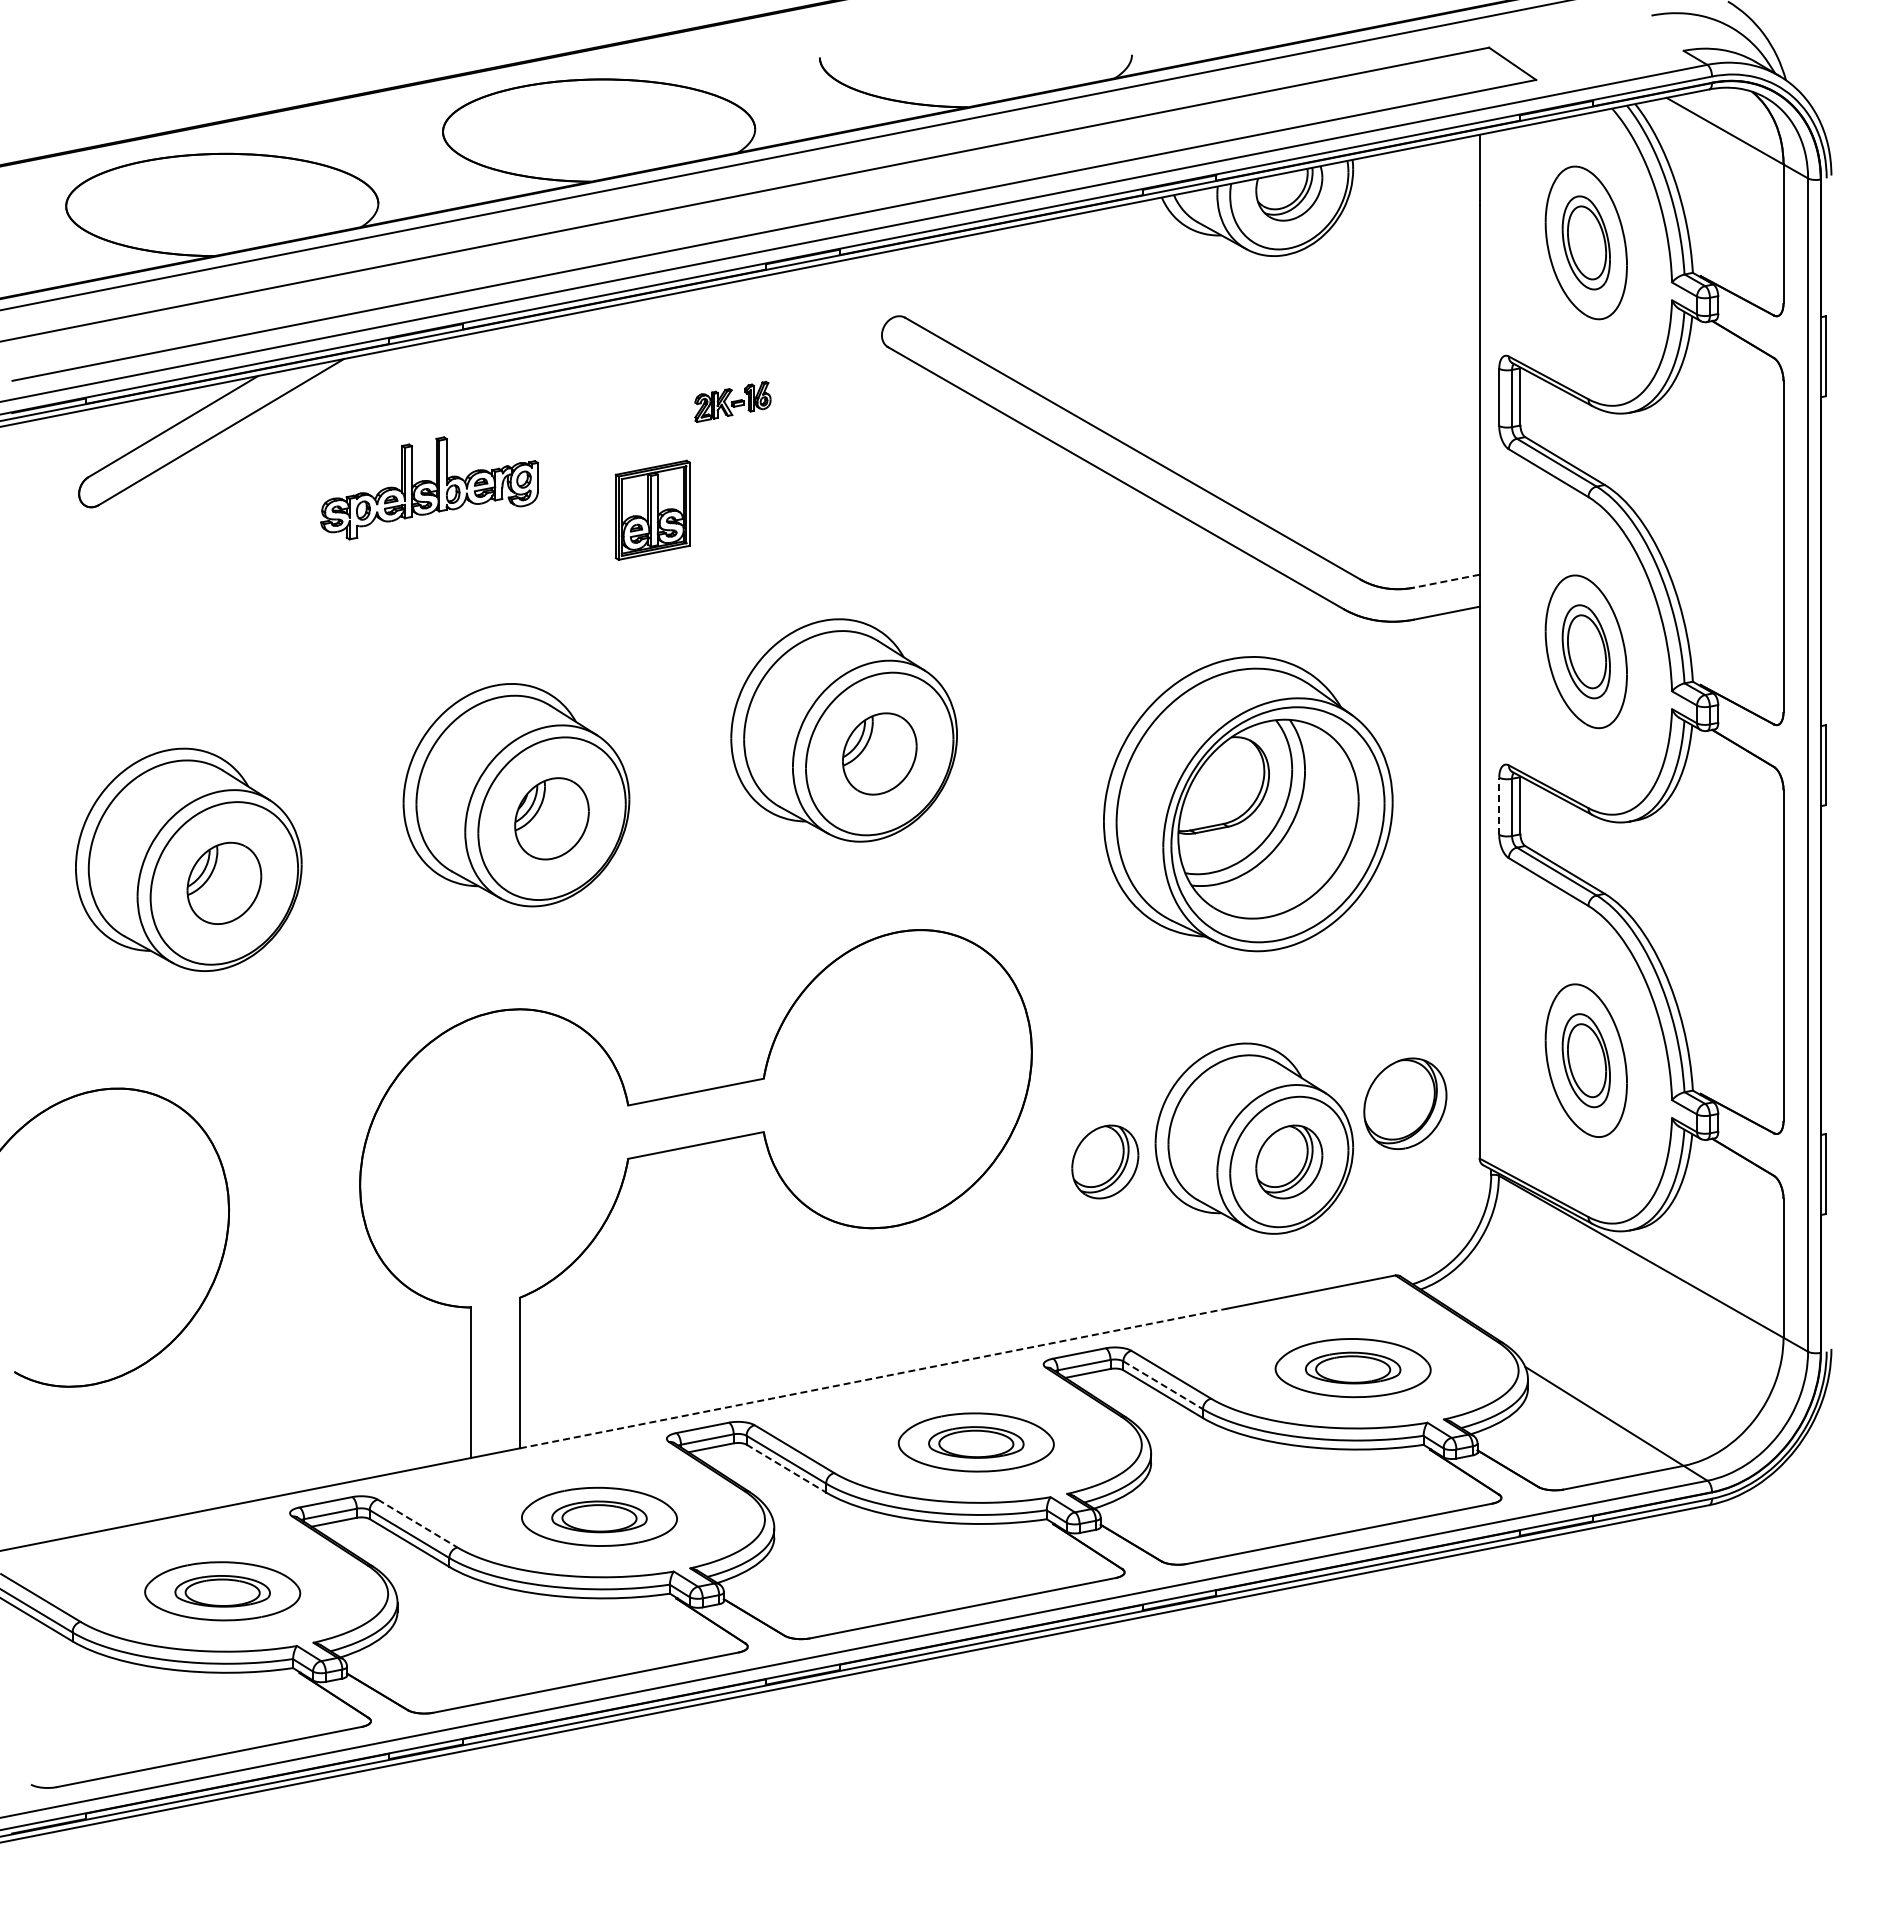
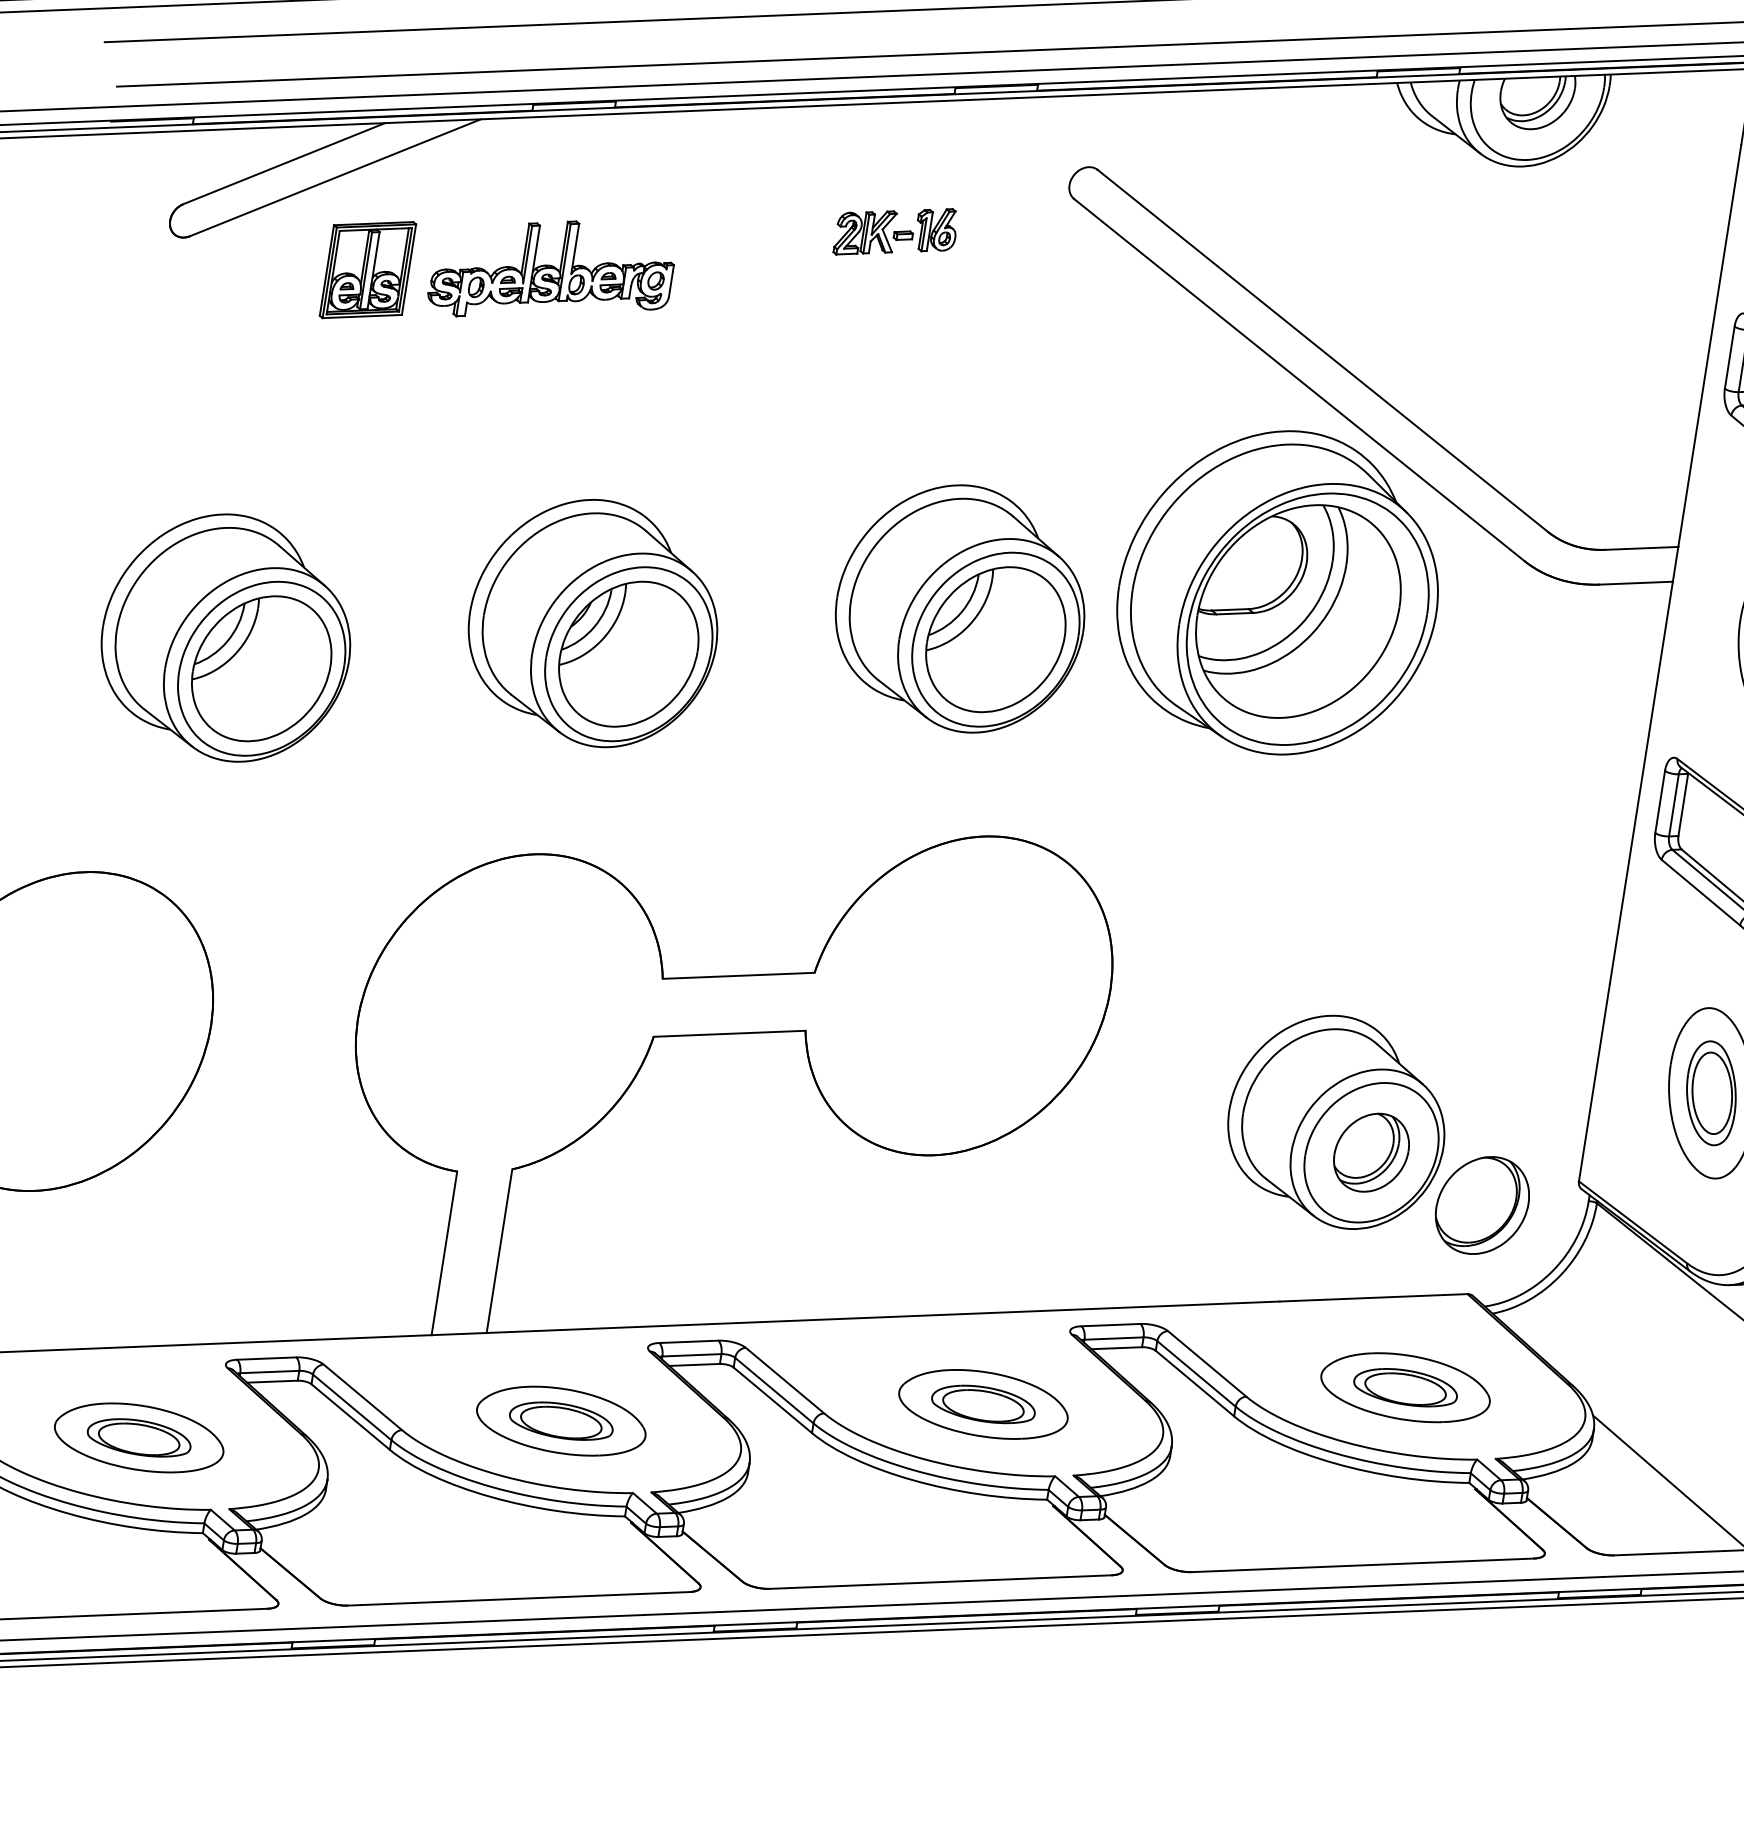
part: (732, 401) -> (895, 231), size x1.43
part: (652, 509) -> (367, 269), moved
line: (1446, 581) -> (1641, 548), dashed -> solid
part: (879, 753) -> (995, 639), size x1.67
part: (1248, 804) -> (1279, 592), moved
line: (1499, 806) -> (1660, 802), dashed -> solid
part: (551, 818) -> (628, 653), size x1.67
part: (224, 883) -> (261, 668), size x1.67
part: (1405, 1103) -> (1482, 1205), moved
part: (1105, 1161) -> (1171, 1120), removed
line: (873, 1378) -> (882, 1317), dashed -> solid
line: (1163, 1385) -> (1196, 1374), dashed -> solid
line: (786, 1468) -> (772, 1400), dashed -> solid
line: (418, 1523) -> (363, 1397), dashed -> solid

